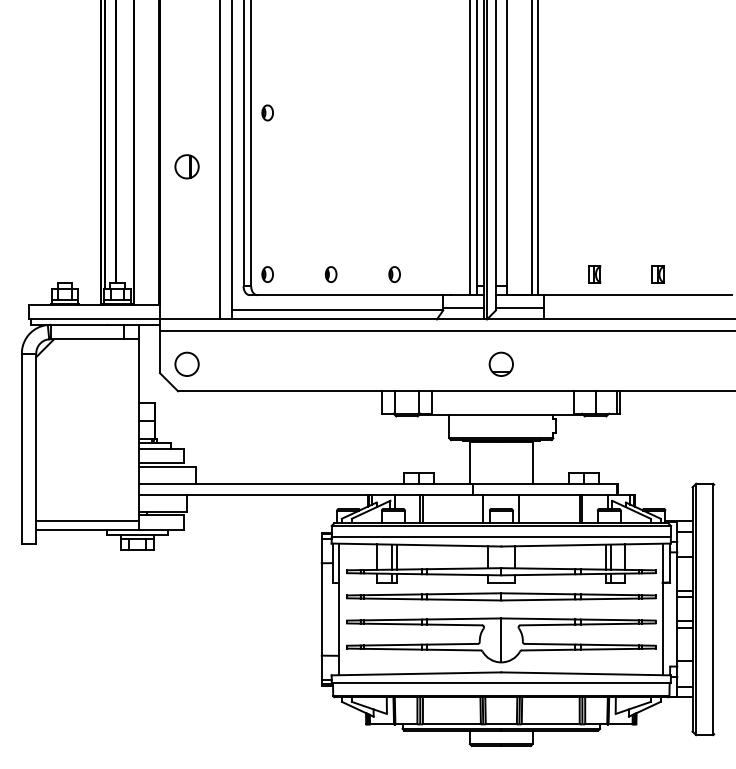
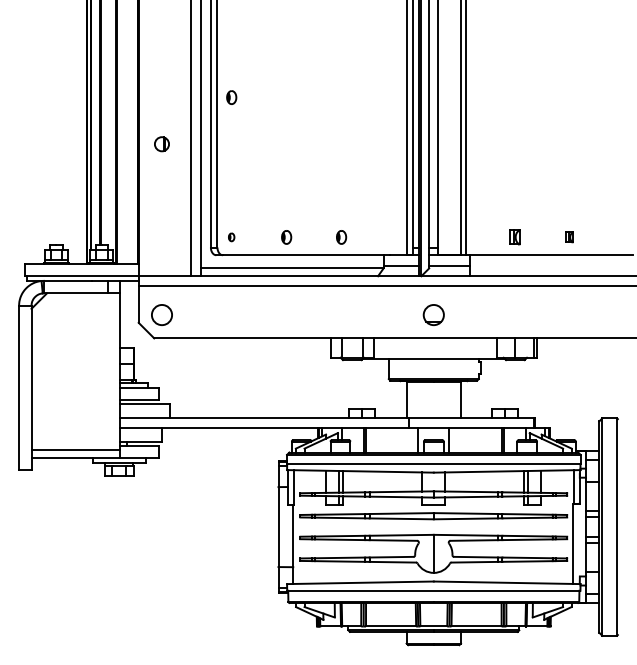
part: (186, 166) -> (161, 143), size x0.7
part: (267, 274) -> (231, 237), size x0.6
part: (657, 274) -> (568, 237), size x0.7

